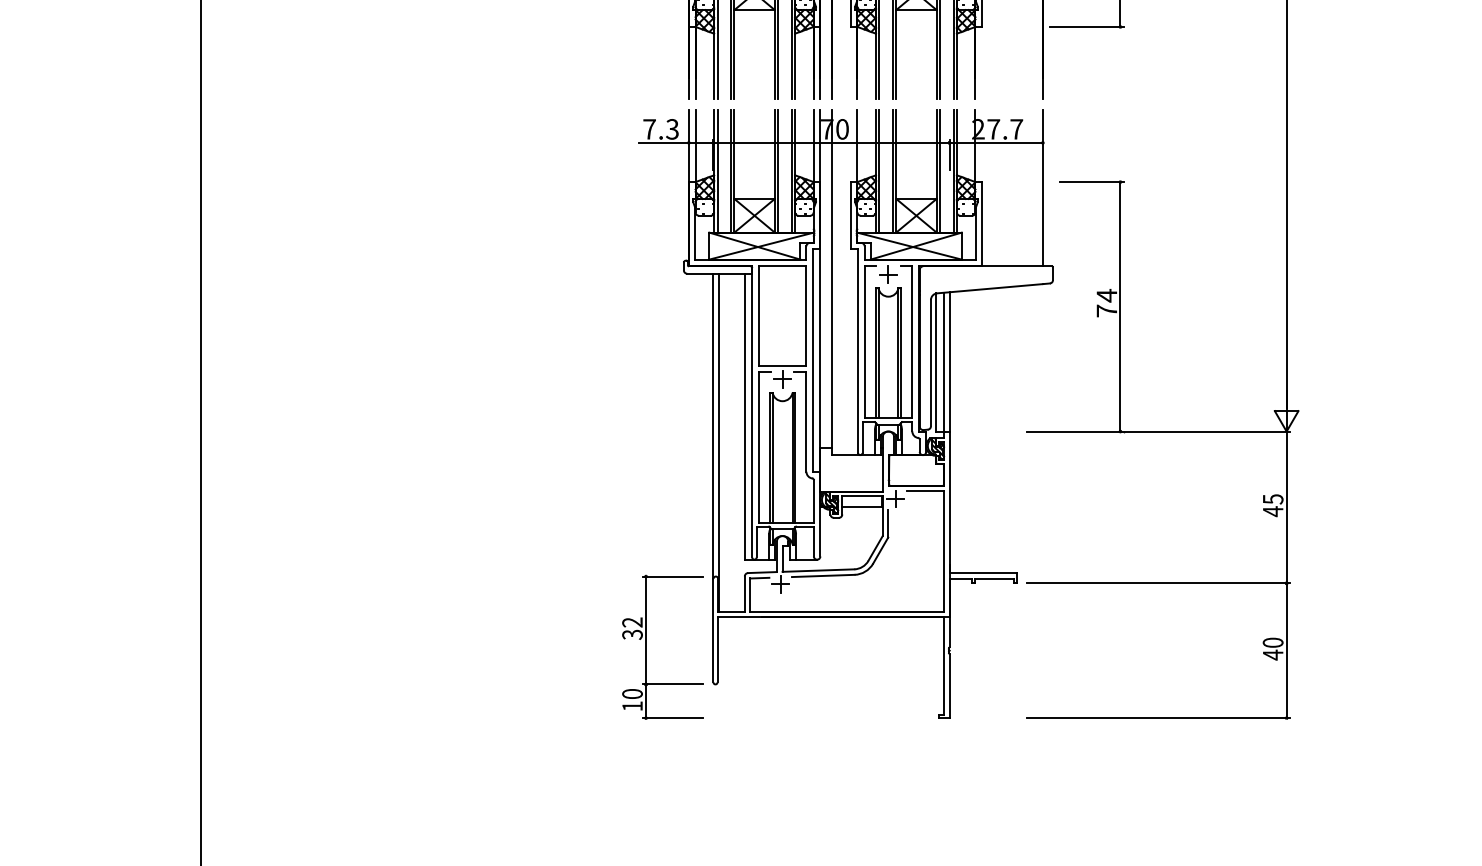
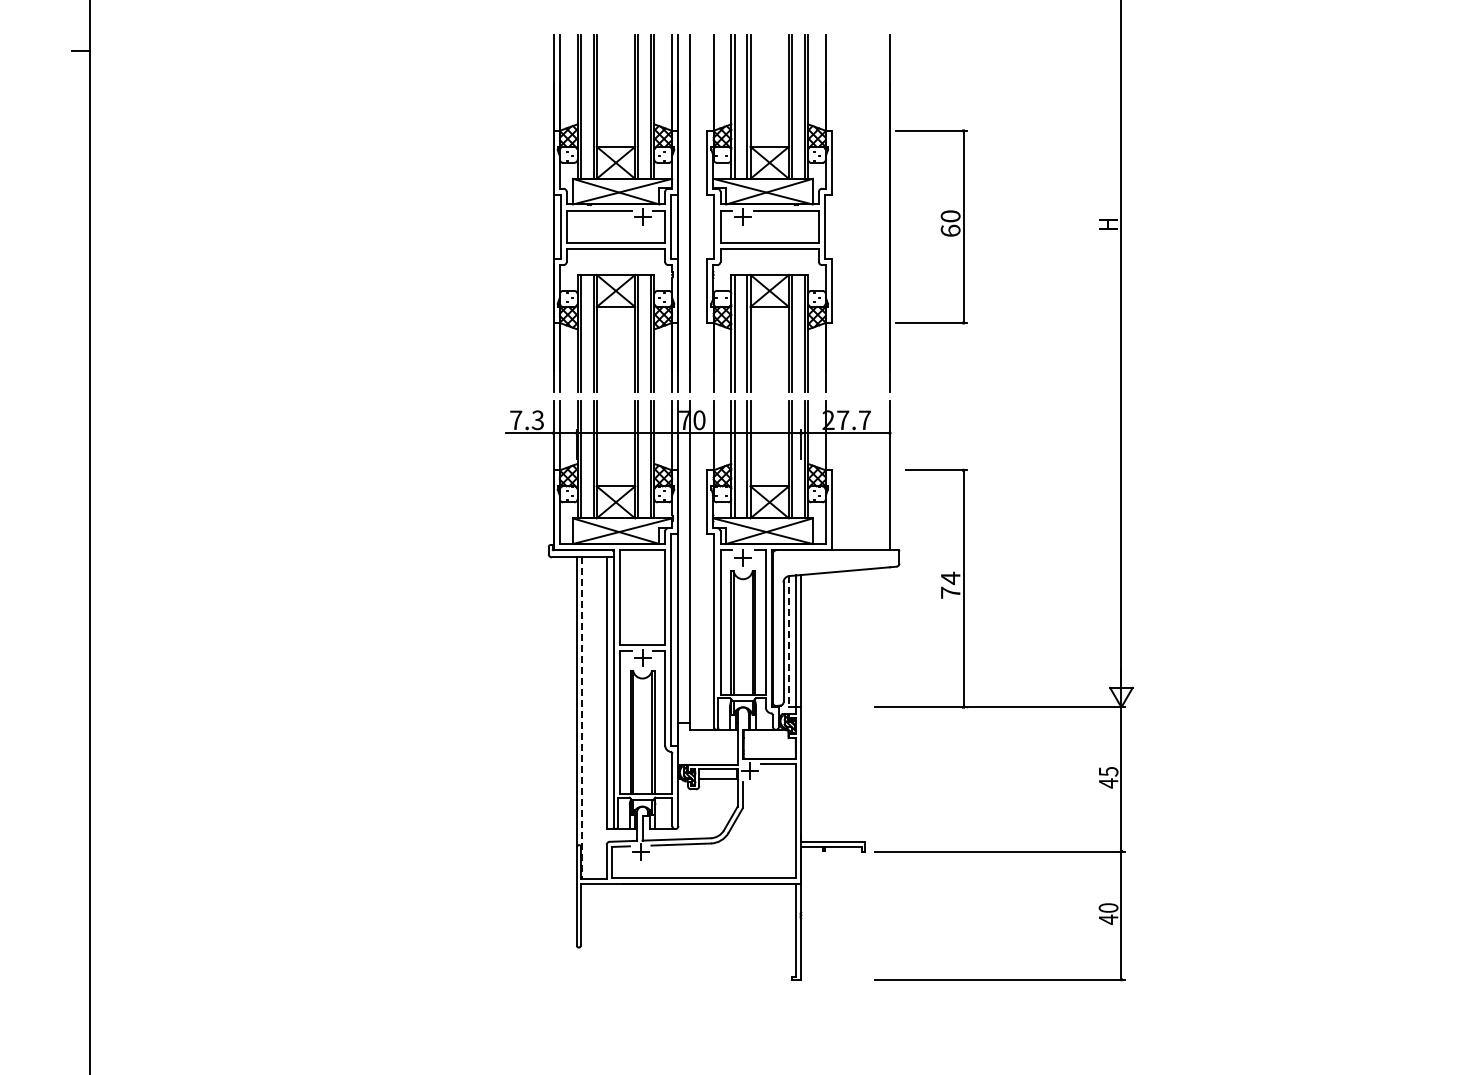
line: (936, 362) -> (788, 641), solid -> dashed
line: (719, 443) -> (582, 718), solid -> dashed
part: (646, 647) -> (513, 912), removed

